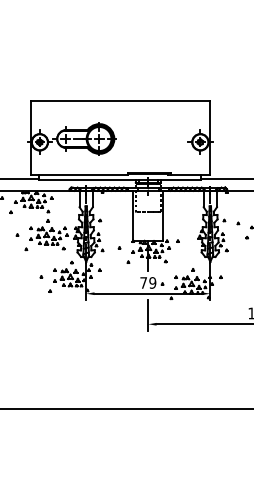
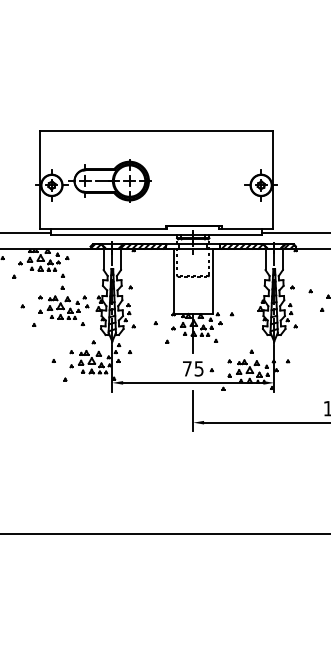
text: (152, 282) -> (198, 368), 79 -> 75

